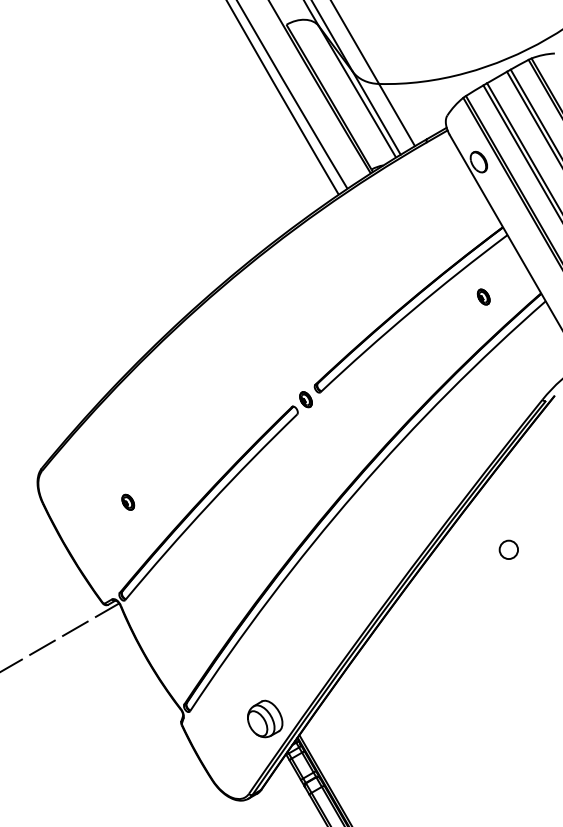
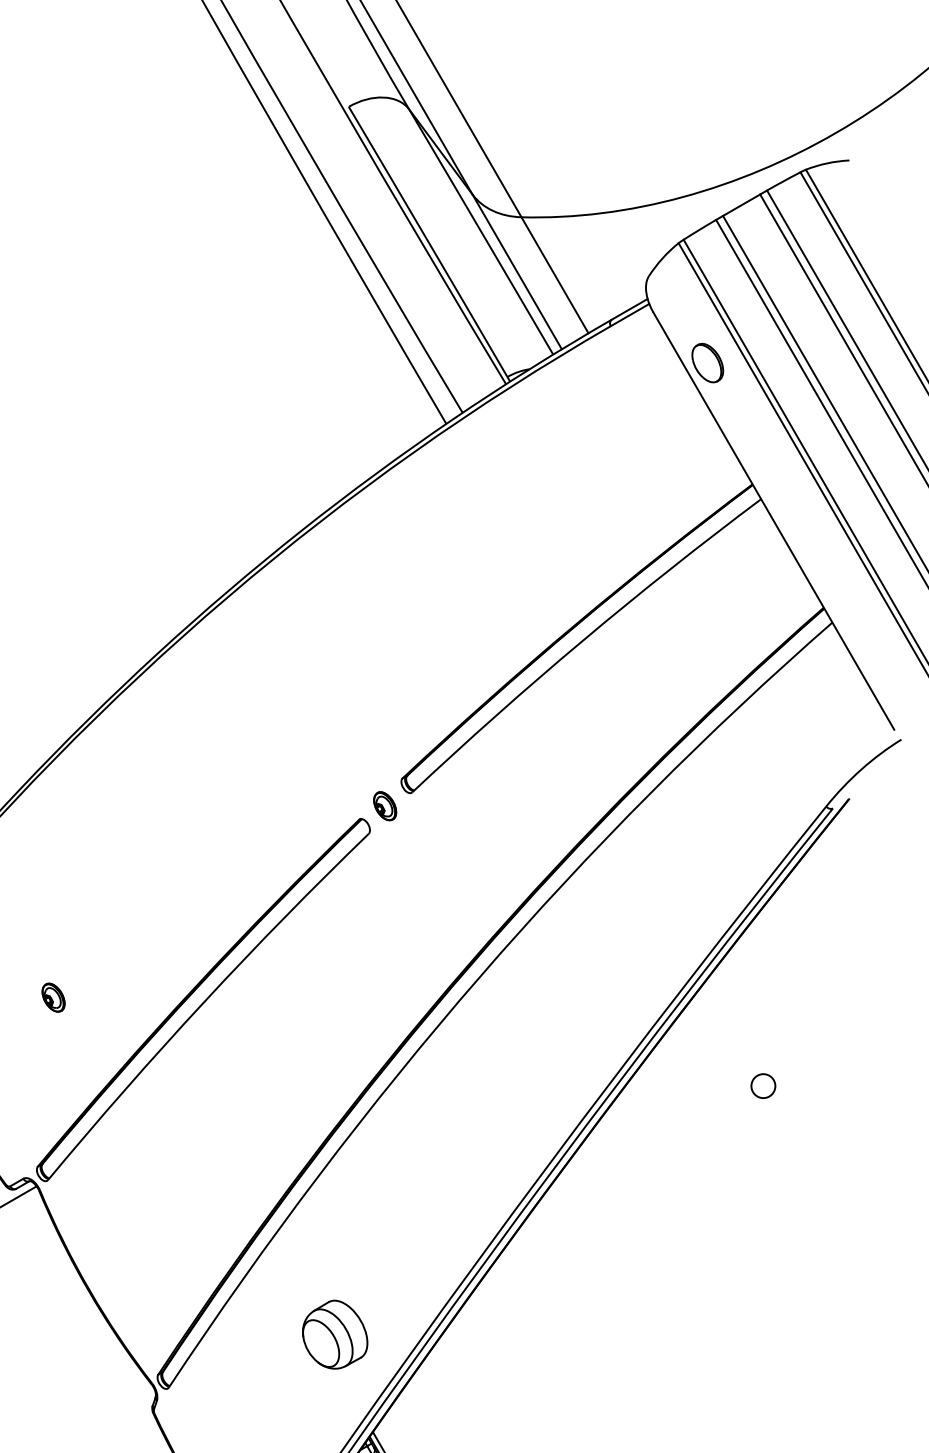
part: (483, 296) -> (716, 613), removed
circle: (508, 549) -> (762, 1085), size x0.7
part: (265, 718) -> (335, 1333), moved

